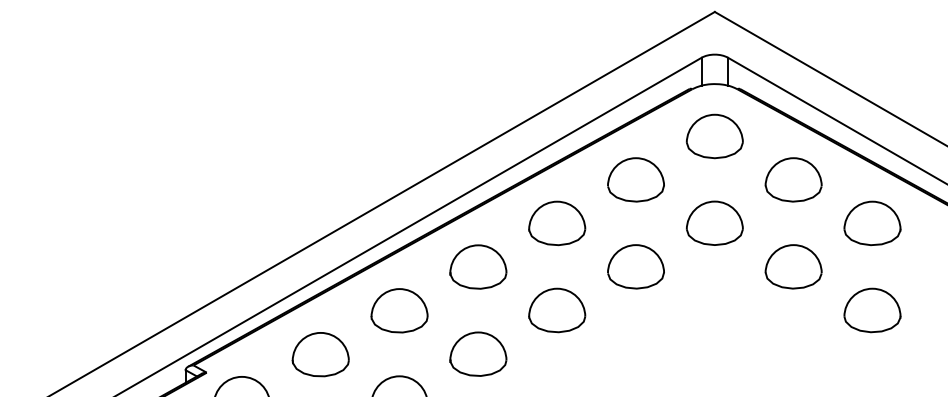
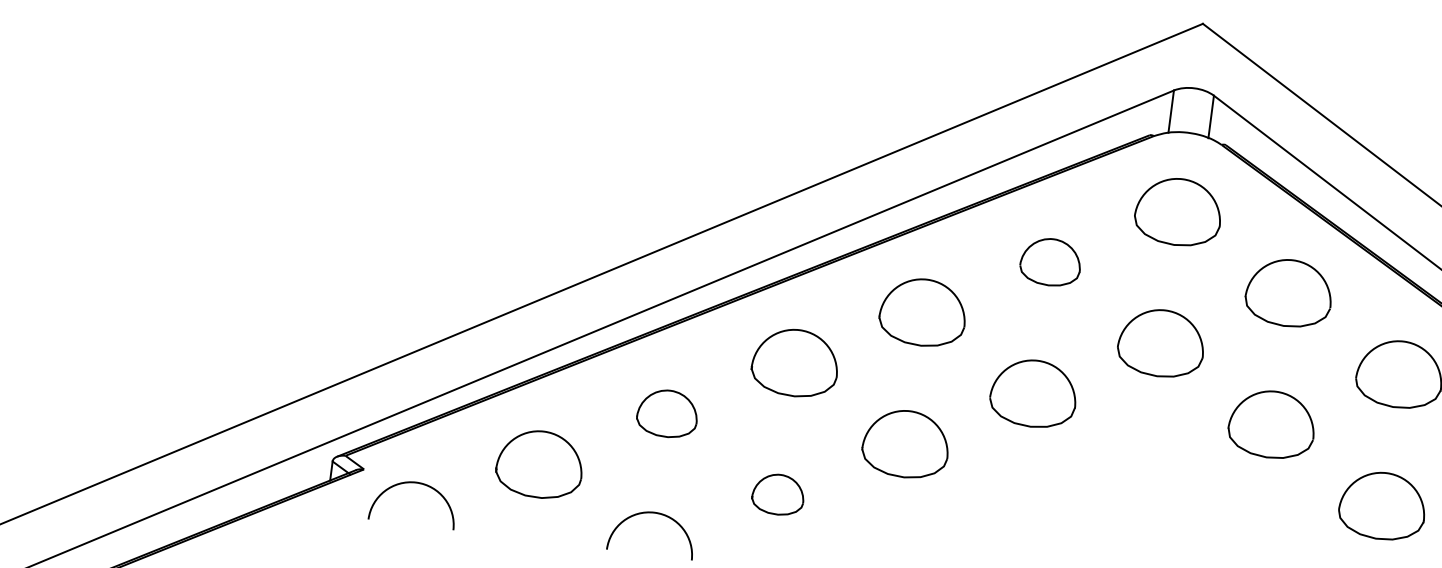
part: (635, 179) -> (1050, 261), size x0.7
part: (399, 310) -> (667, 413), size x0.7
part: (478, 353) -> (778, 493), size x0.6

